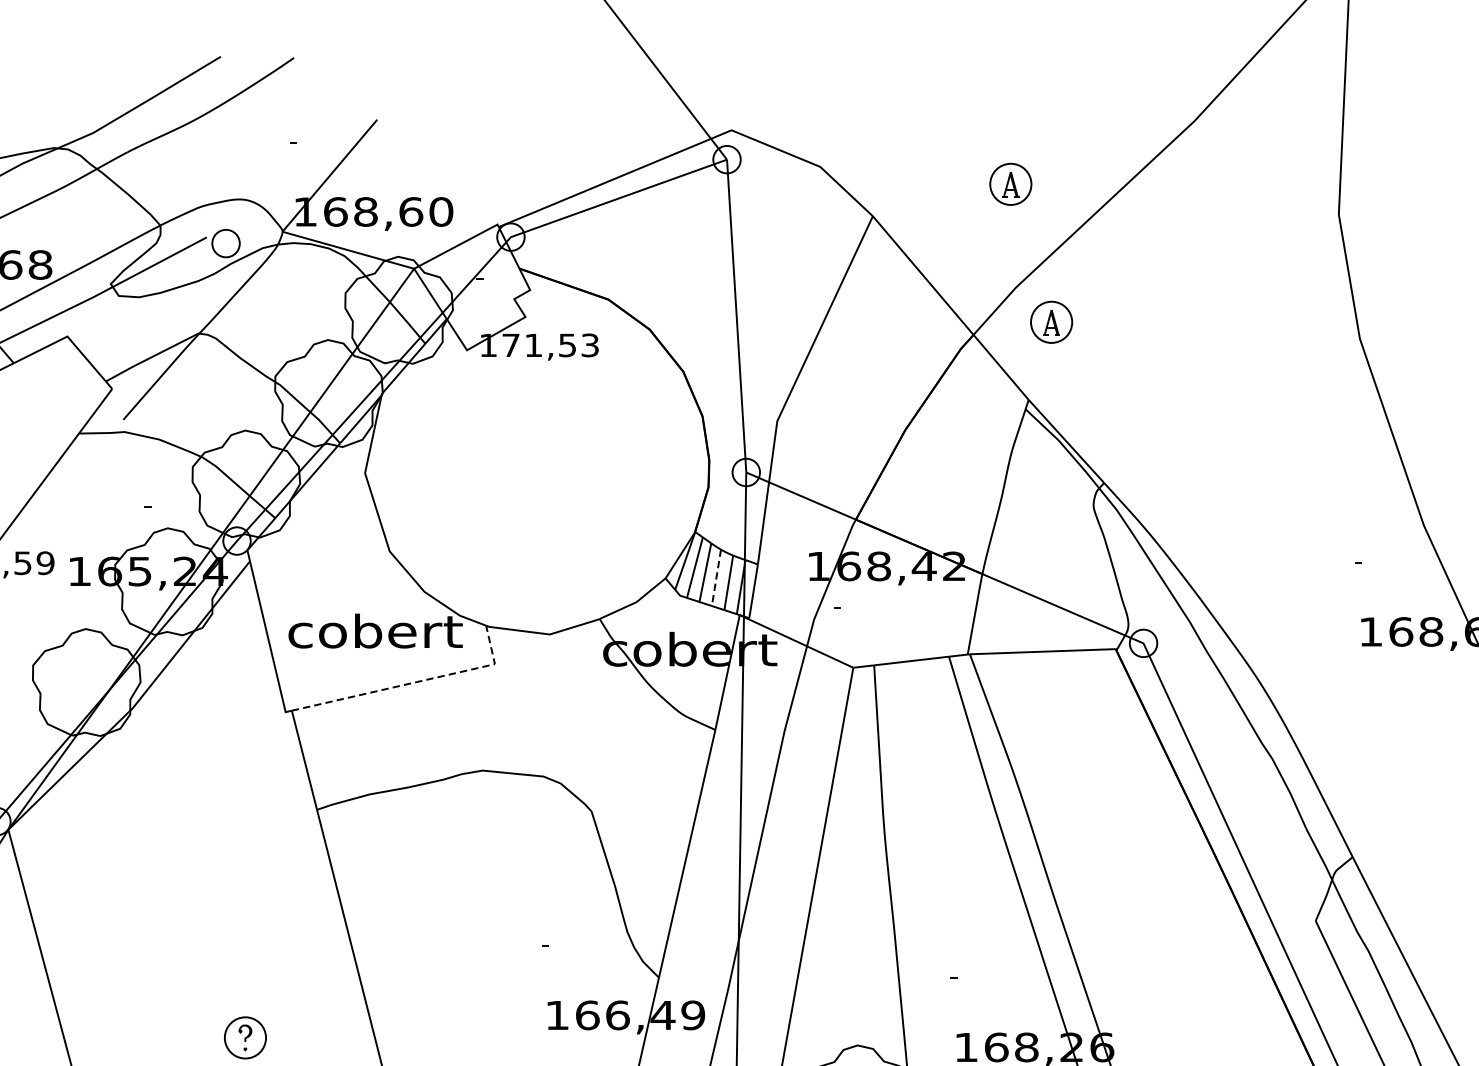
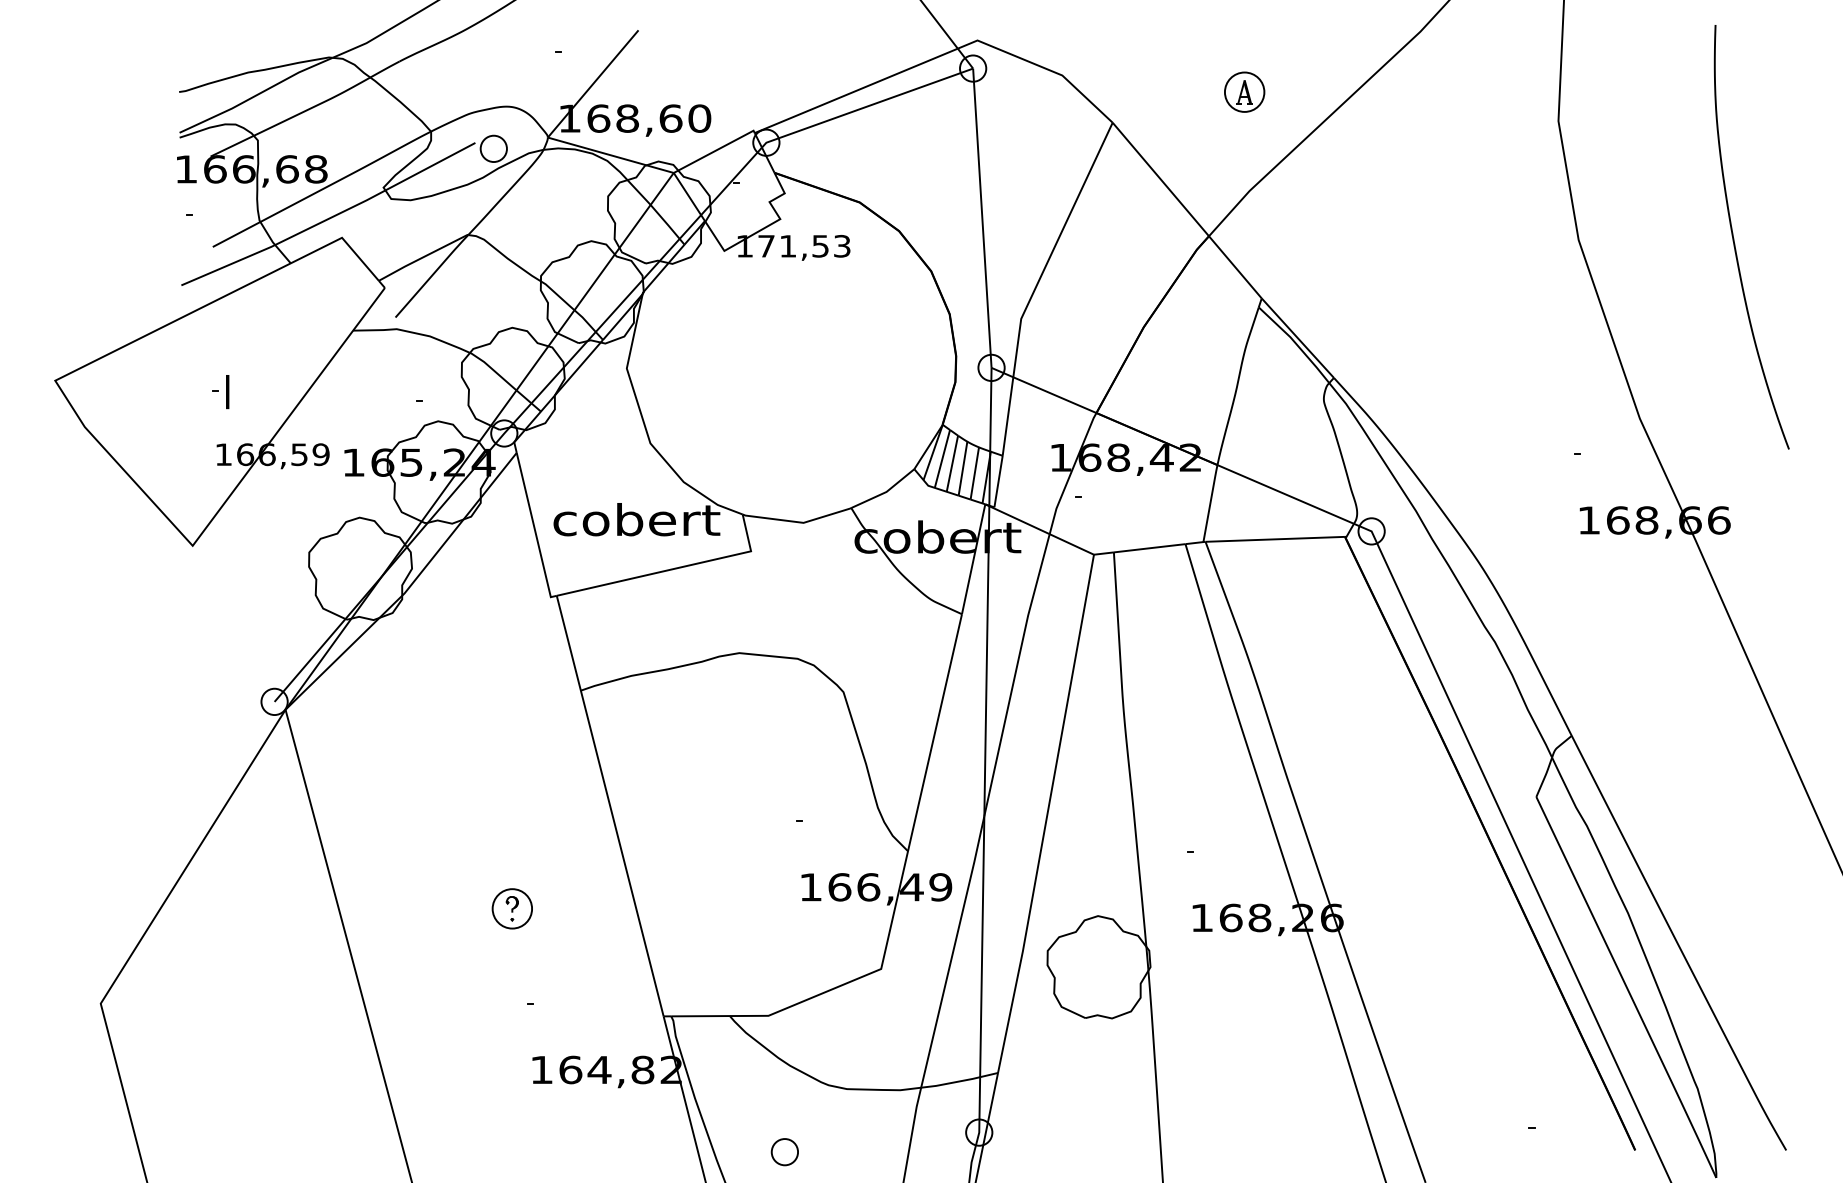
part: (1051, 321) -> (1283, 223), removed
line: (715, 578) -> (962, 469), dashed -> solid
line: (413, 683) -> (673, 569), dashed -> solid

